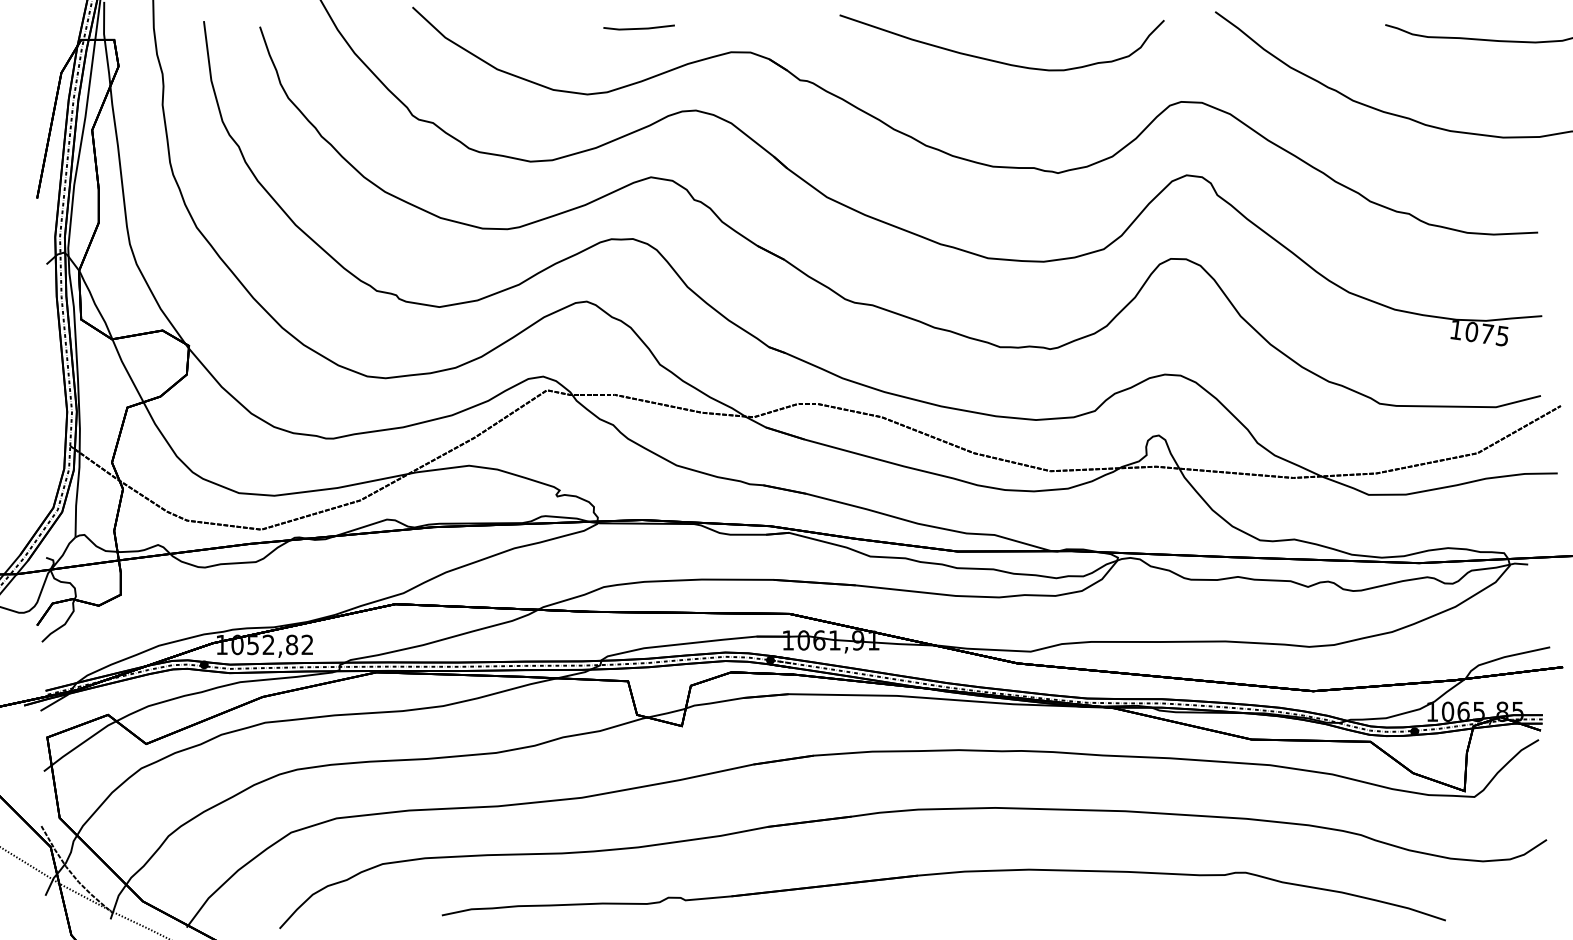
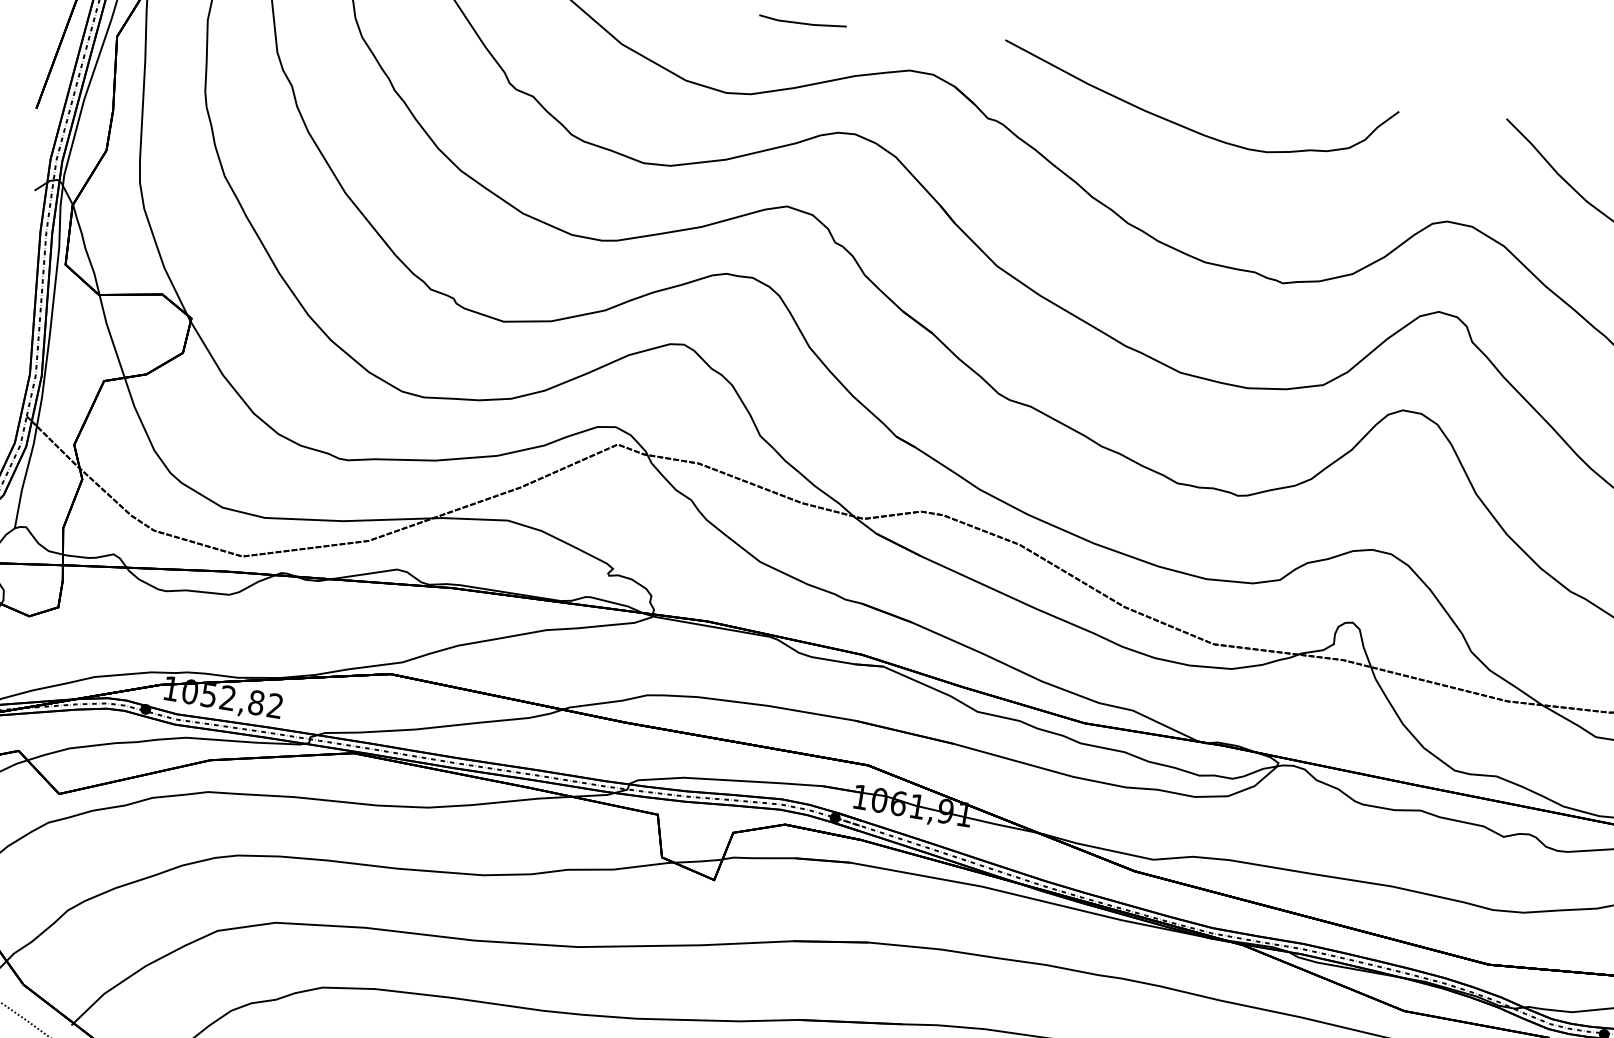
curve: (996, 60) -> (1187, 126), moved

